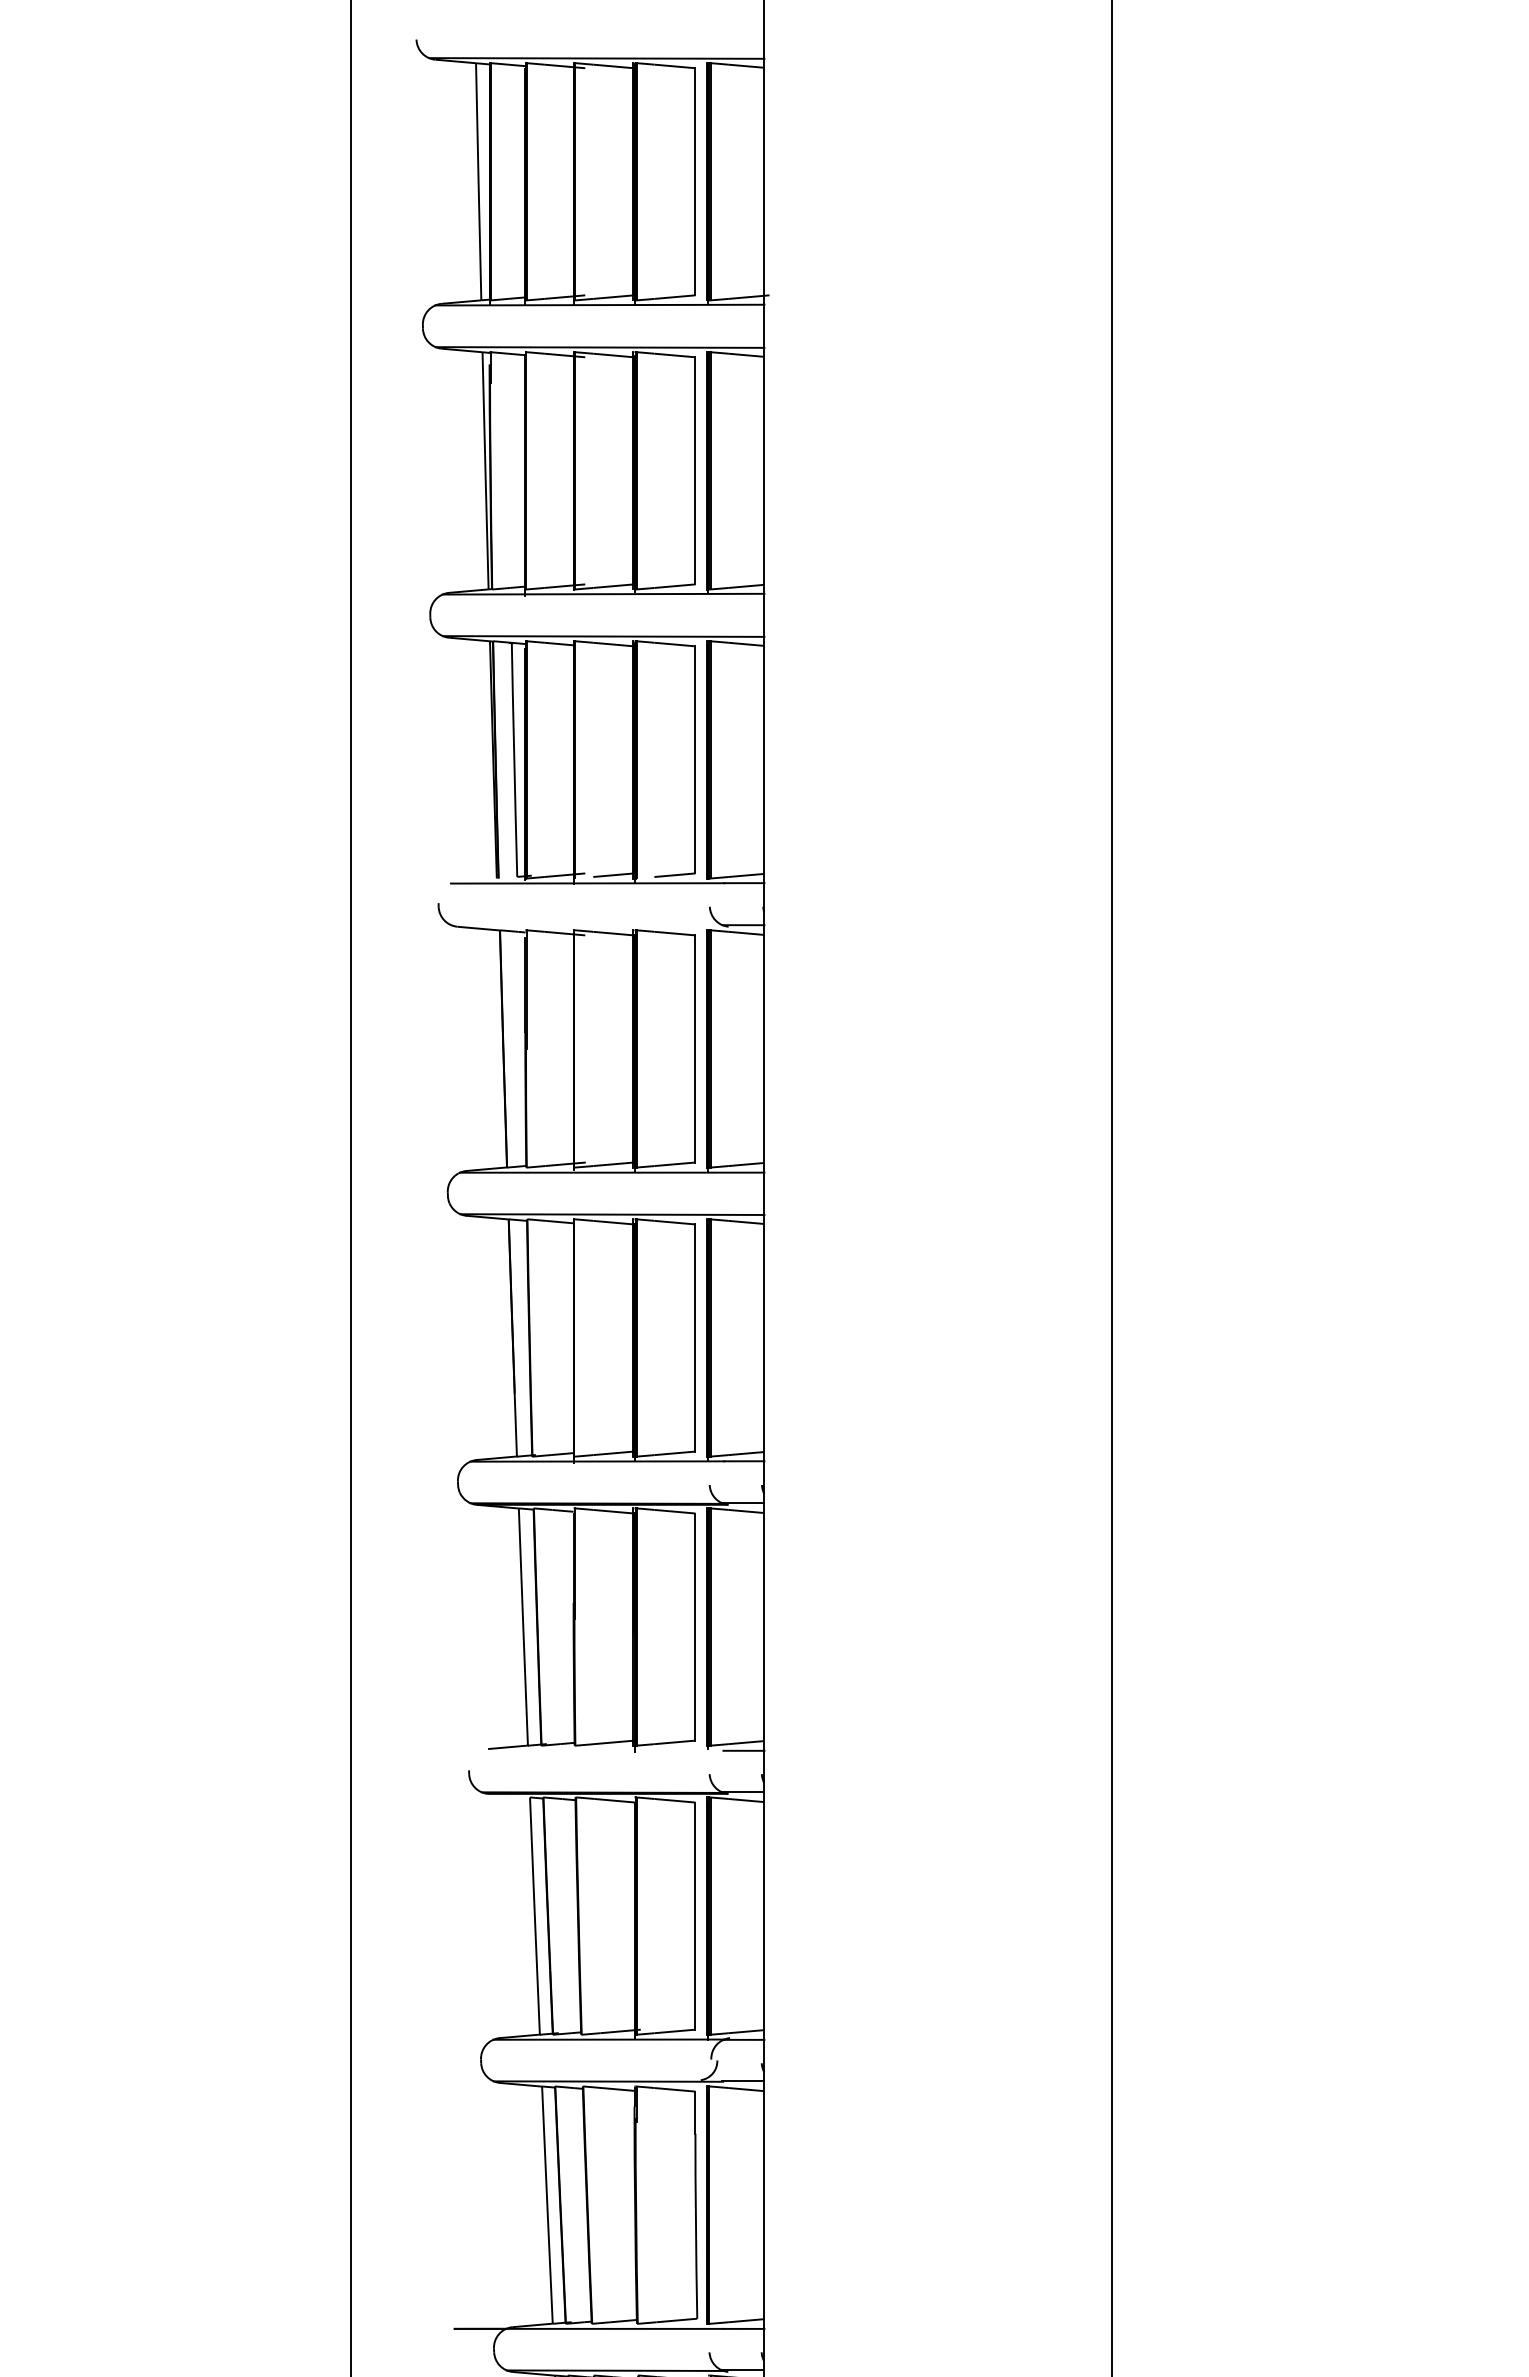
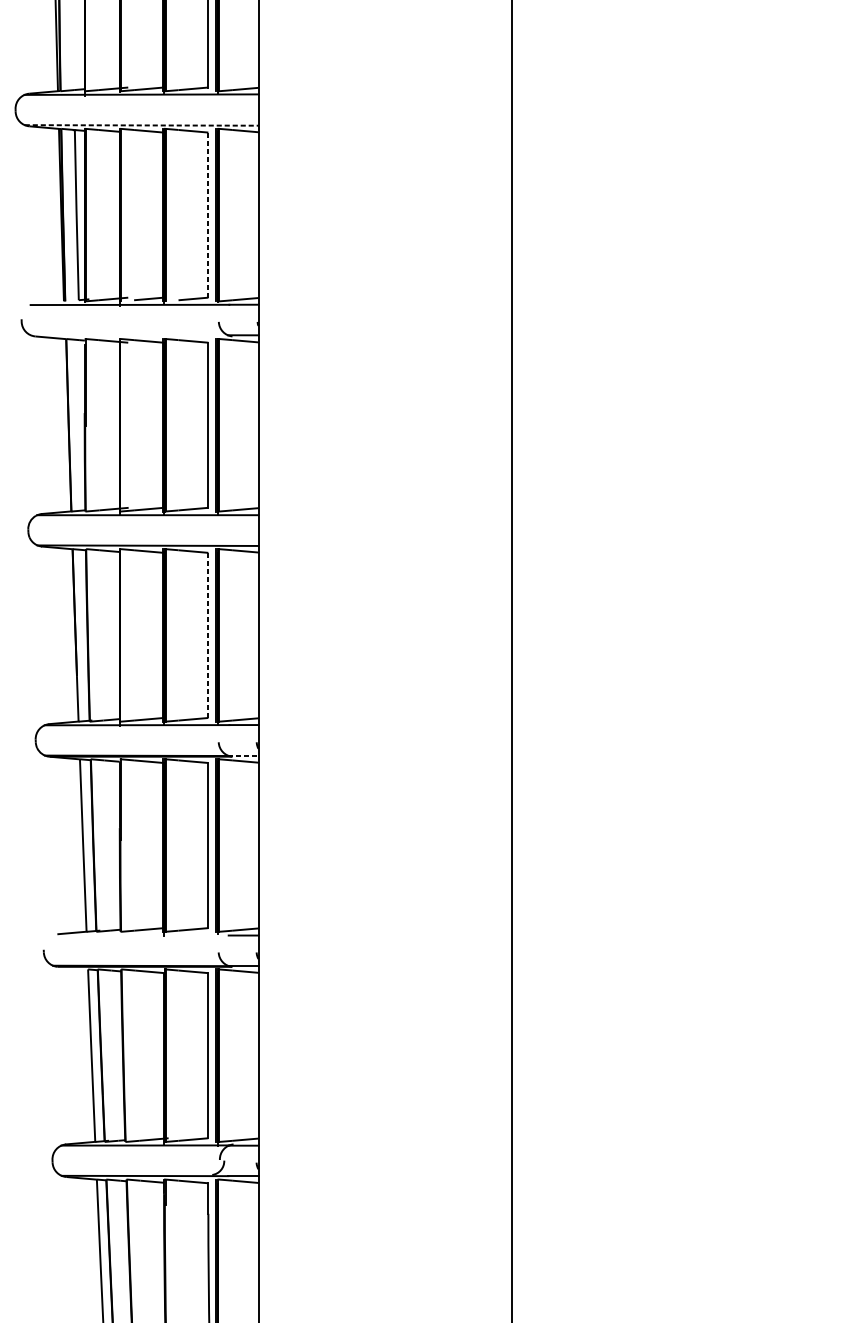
line: (603, 636) -> (141, 125), solid -> dashed
line: (695, 759) -> (208, 214), solid -> dashed
line: (695, 1338) -> (208, 635), solid -> dashed
line: (743, 1503) -> (243, 755), solid -> dashed

